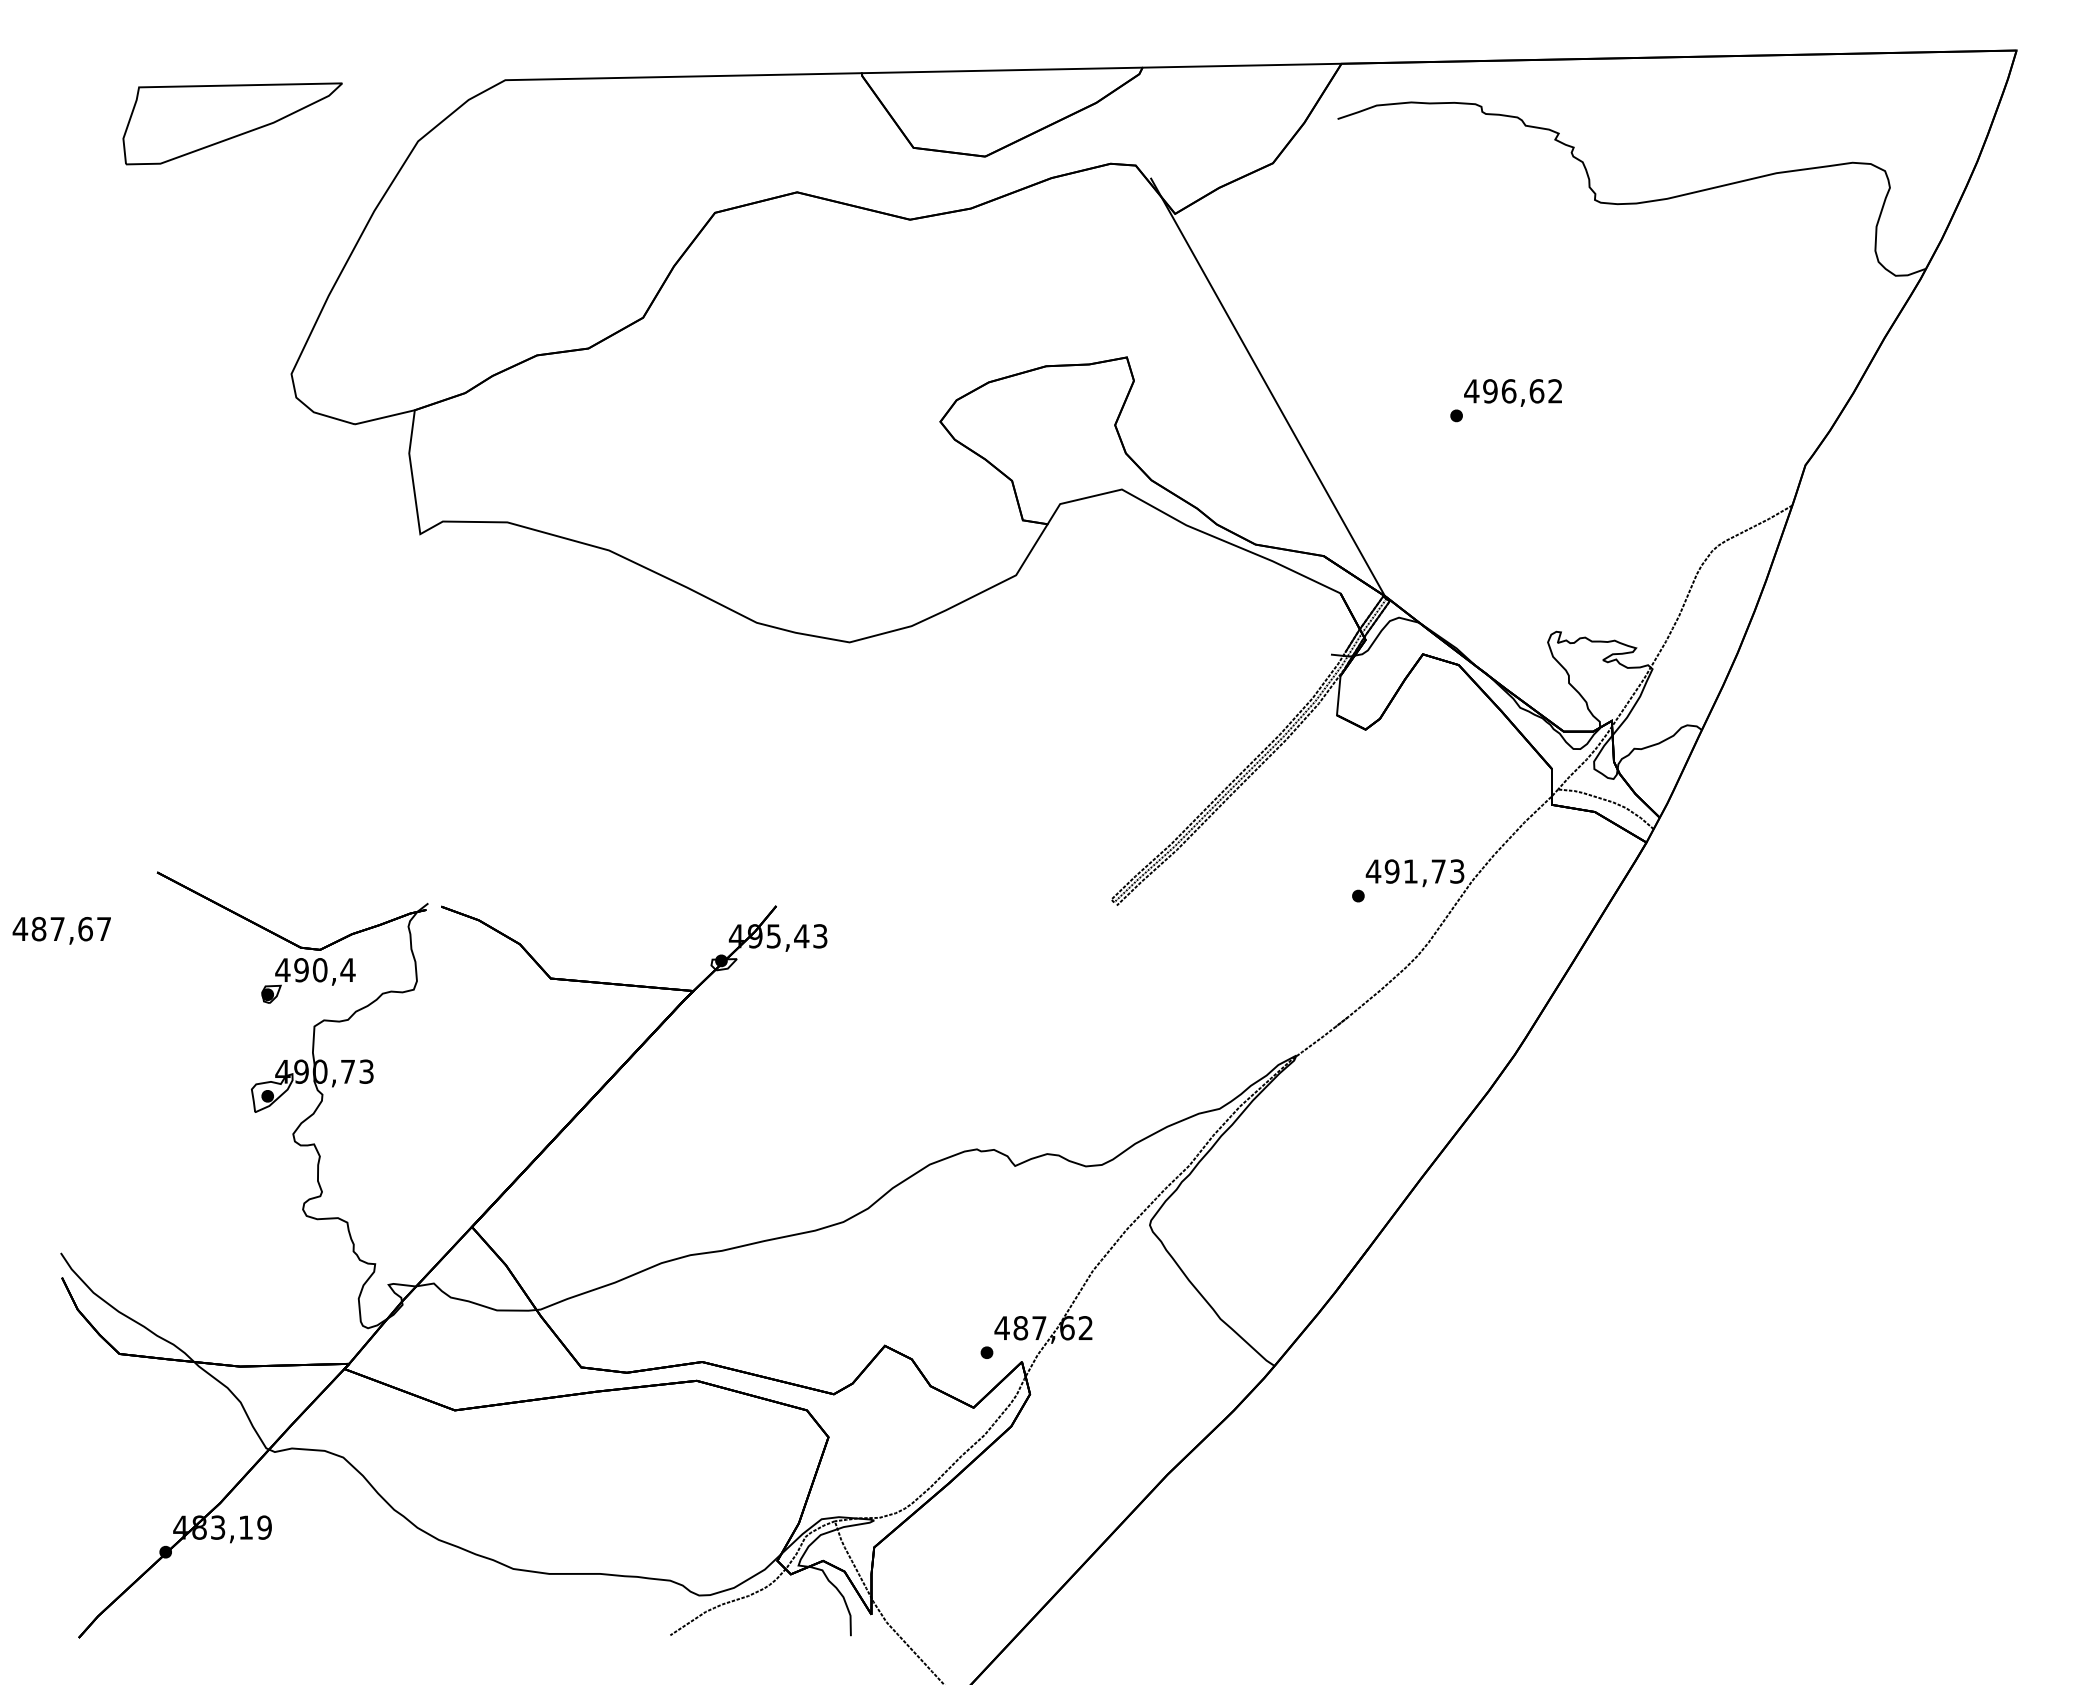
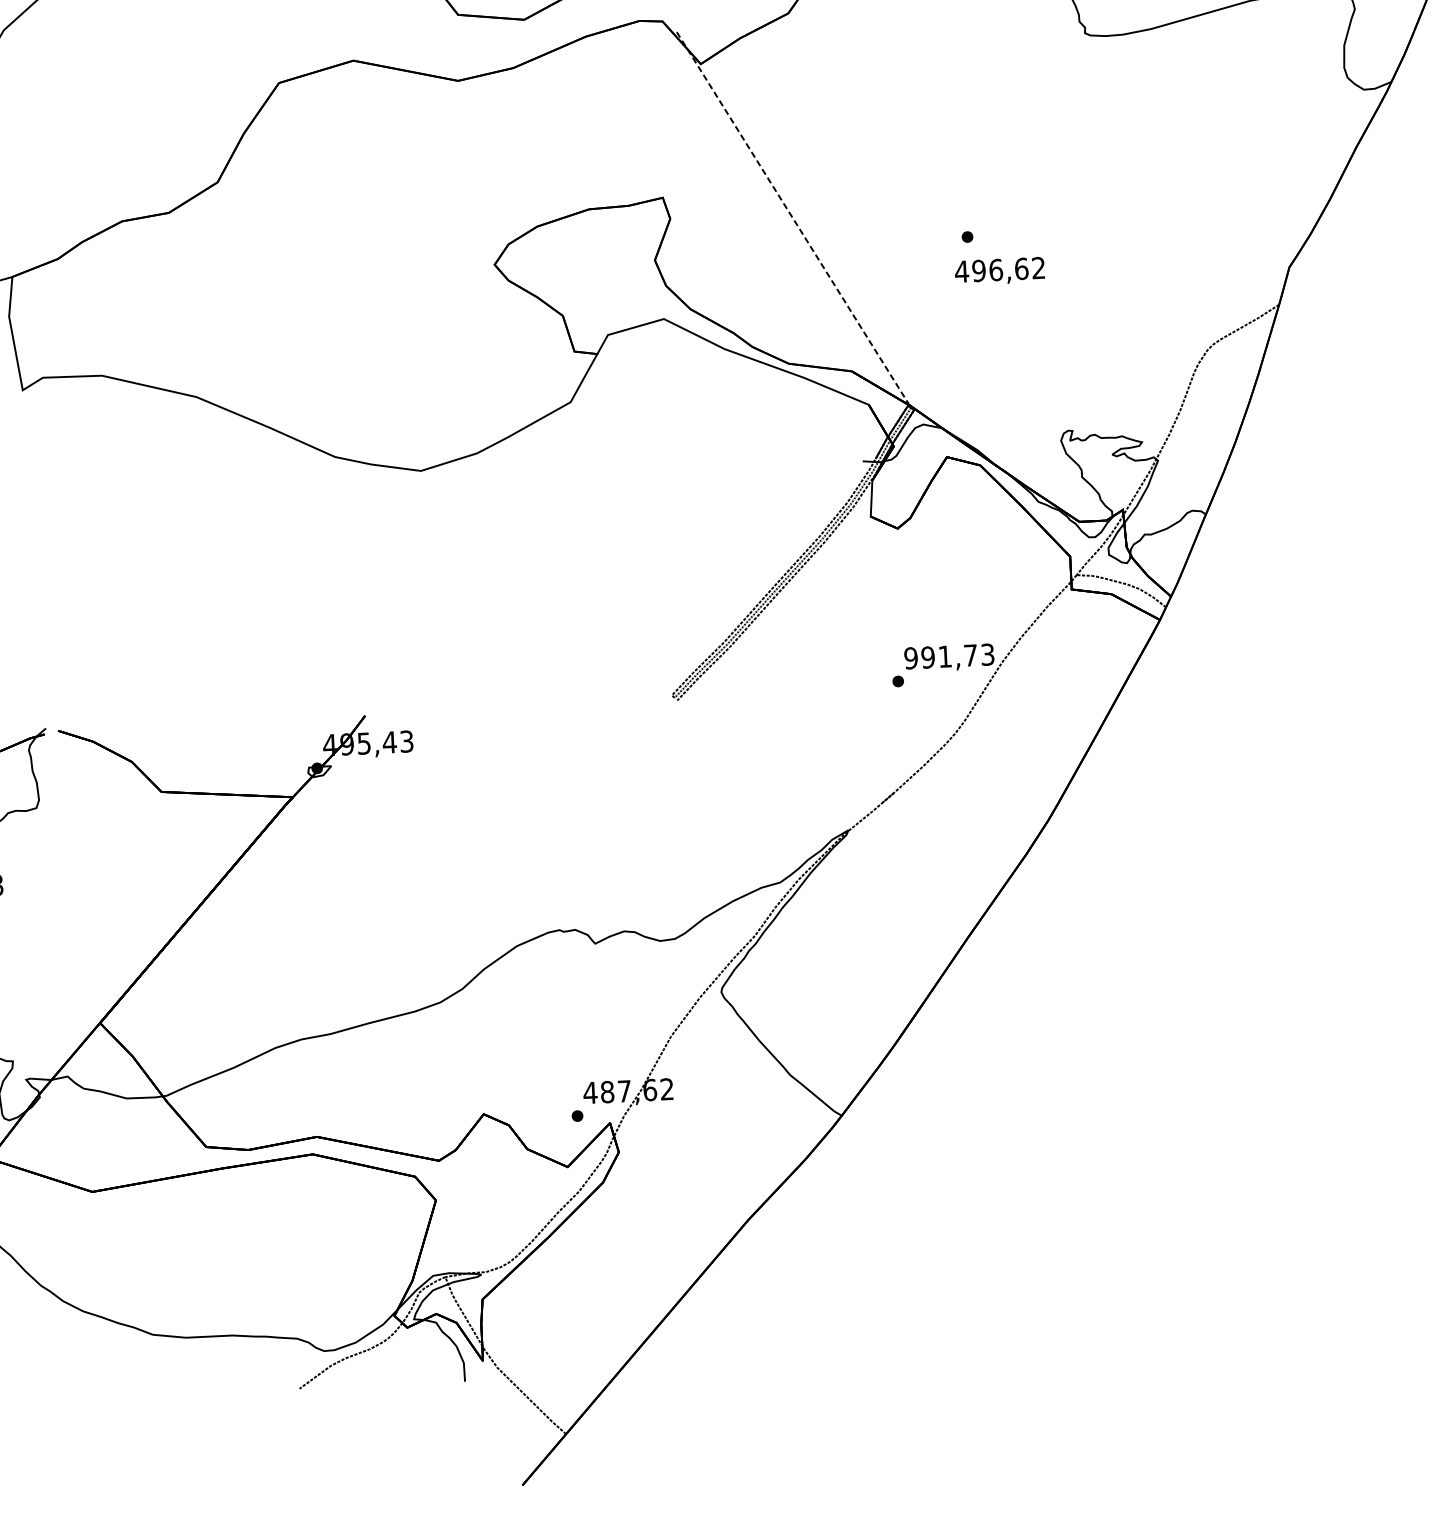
line: (1268, 388) -> (793, 220), solid -> dashed
text: (1512, 392) -> (999, 271), moved
text: (1373, 871) -> (911, 658), 491,73 -> 991,73

